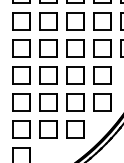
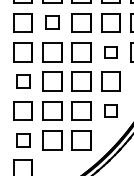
part: (48, 20) -> (52, 22), size x0.7
part: (102, 48) -> (110, 52), size x0.6
part: (20, 75) -> (22, 81), size x0.7
part: (102, 102) -> (110, 110), size x0.6
part: (20, 130) -> (22, 140), size x0.7

